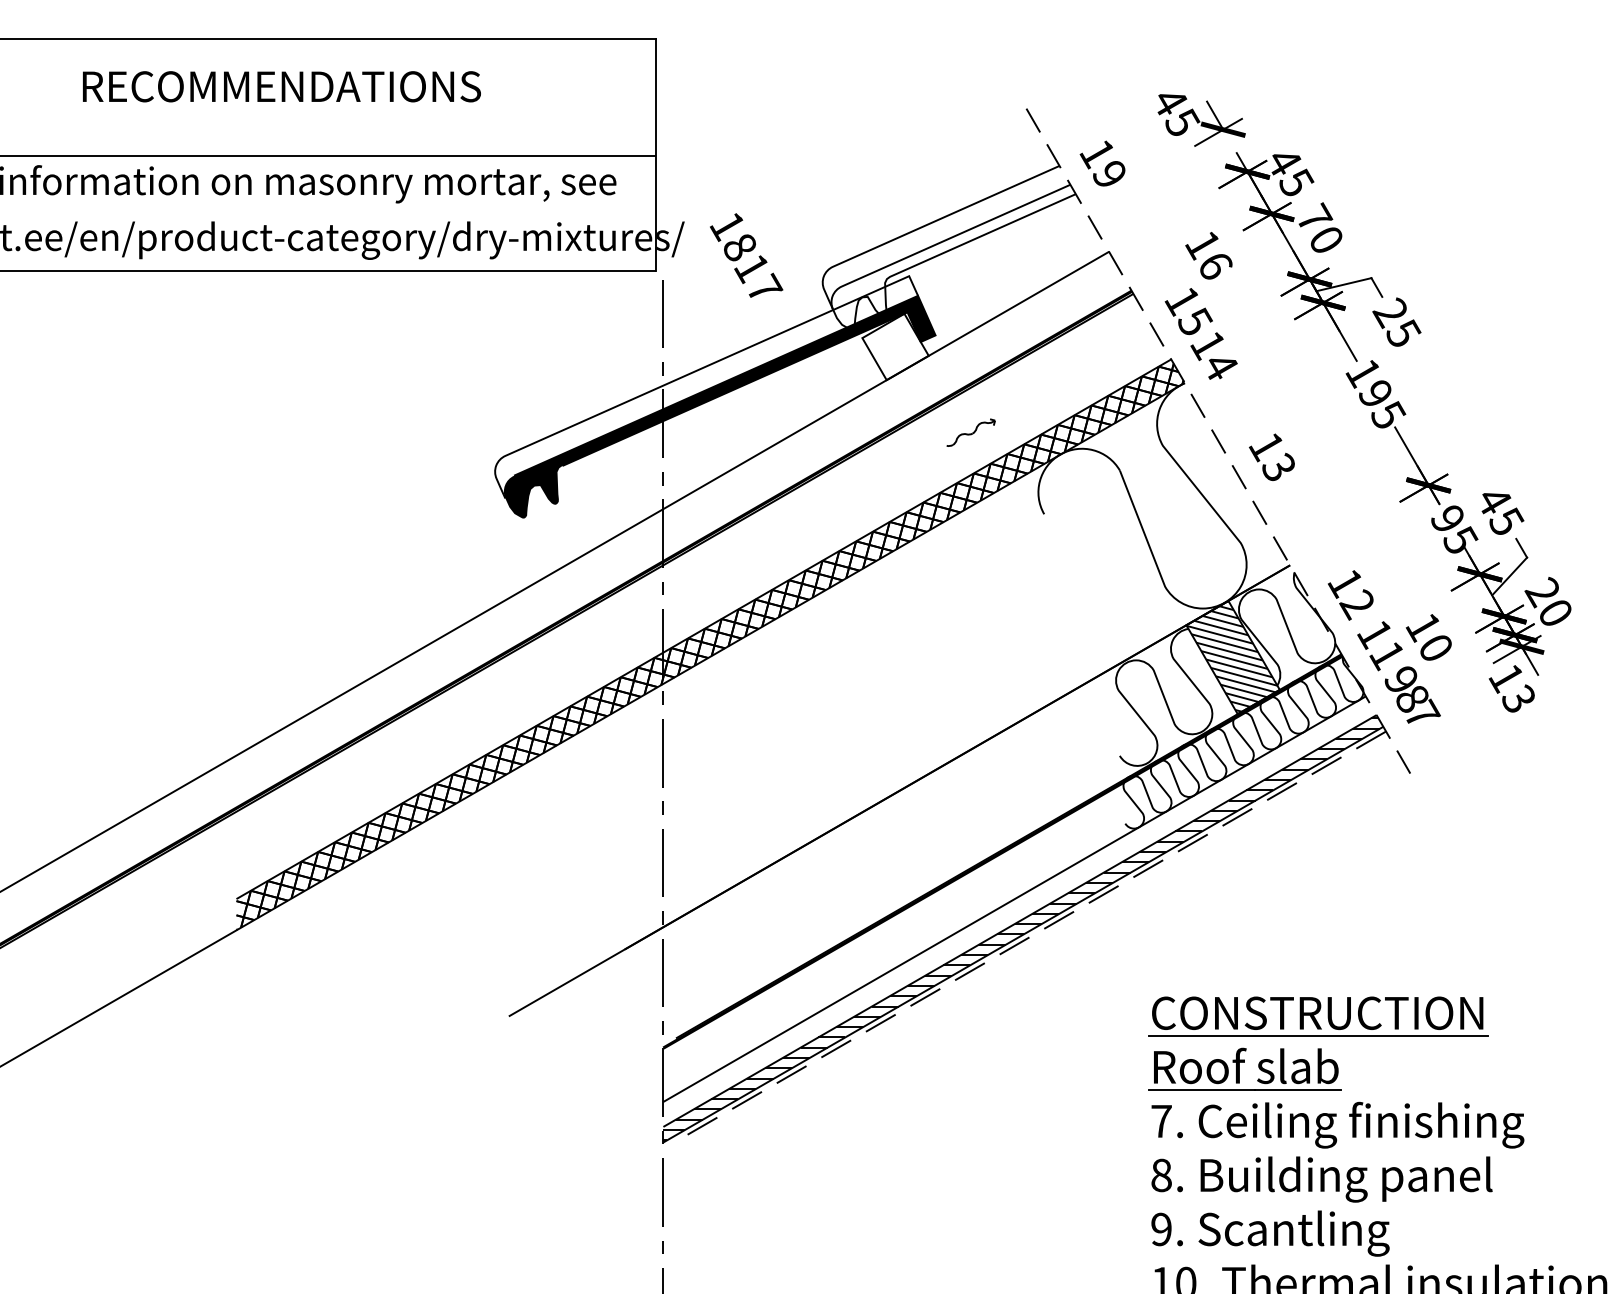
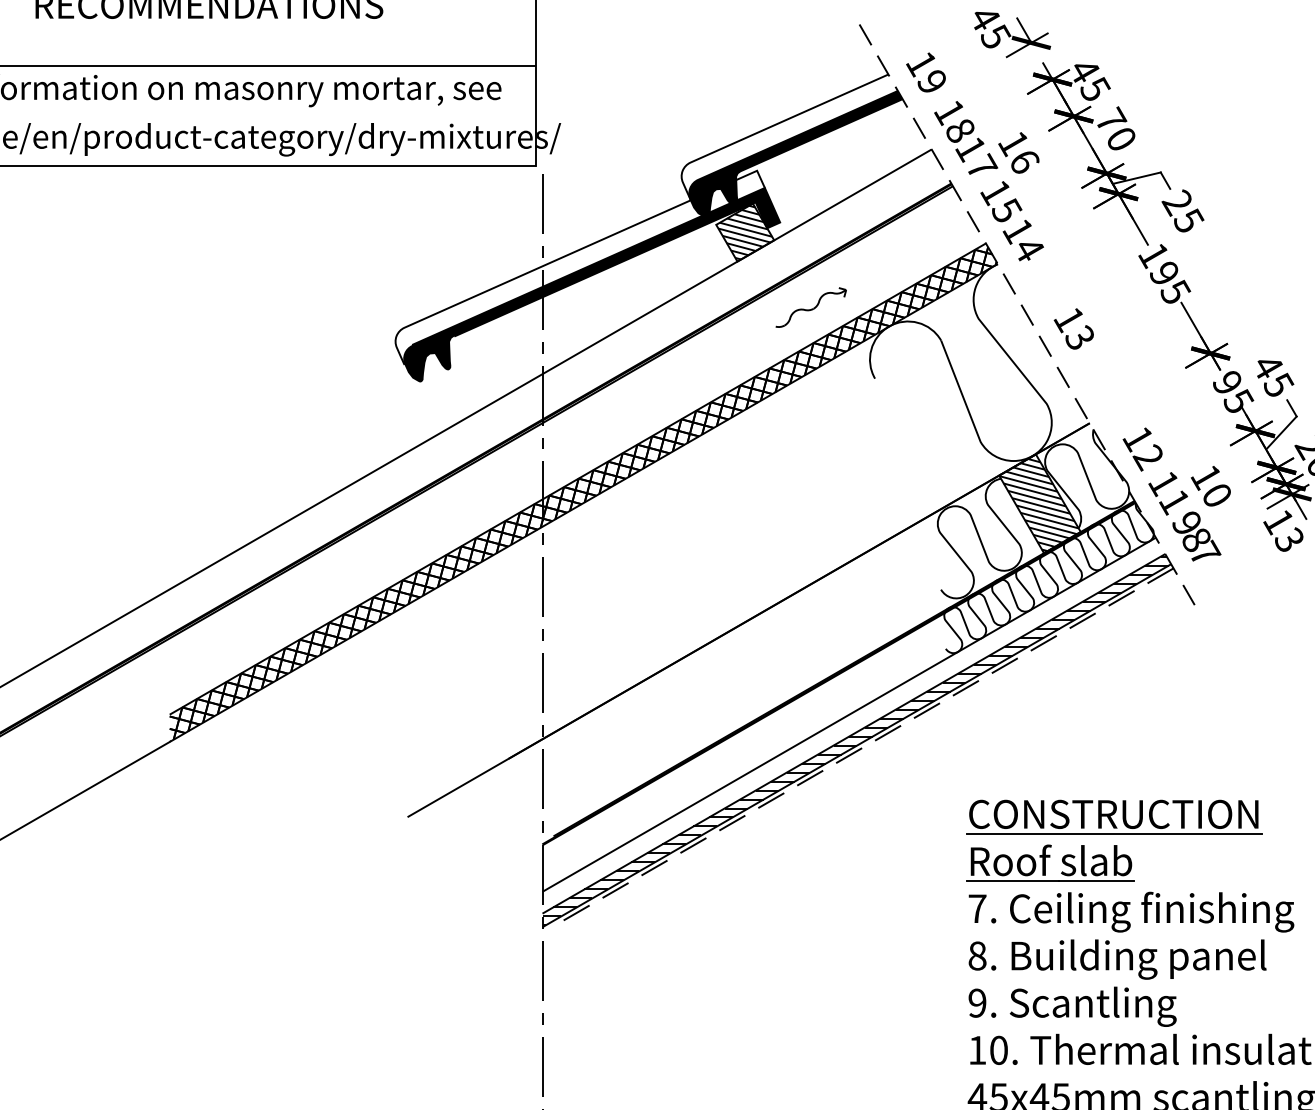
text: (746, 255) -> (966, 137), moved
fill: (953, 256) -> (795, 153), added
hatch: (895, 346) -> (745, 232), added
part: (970, 432) -> (810, 307), size x1.67

